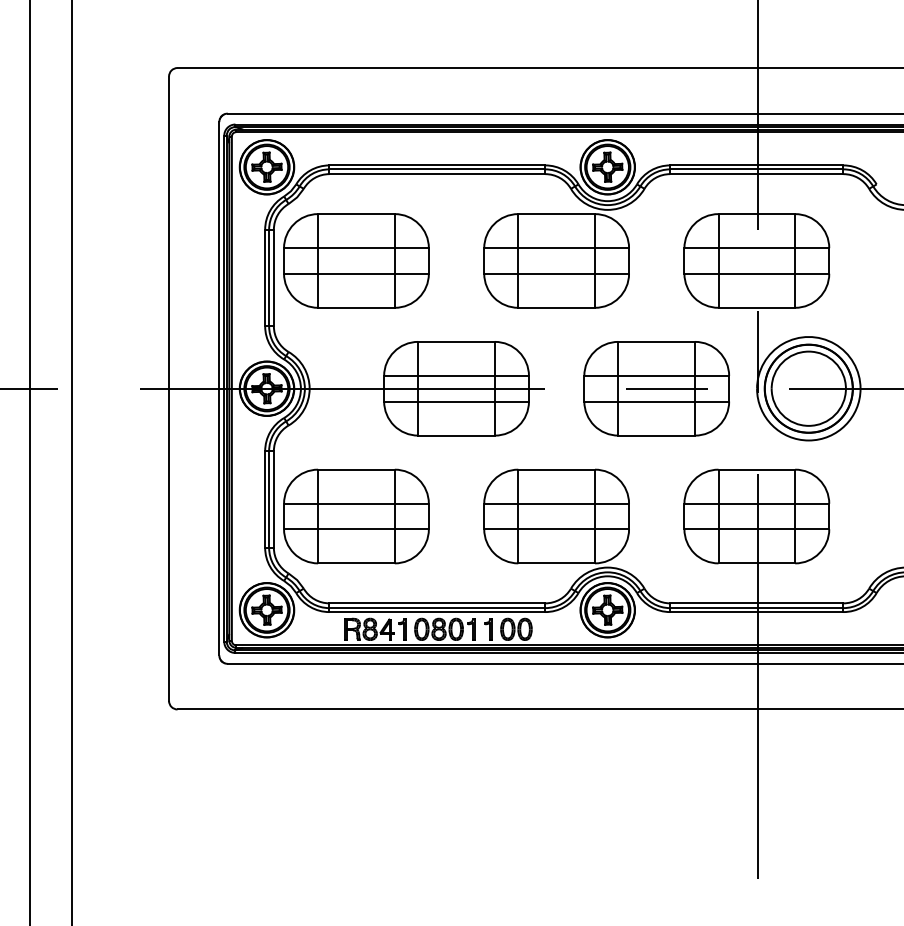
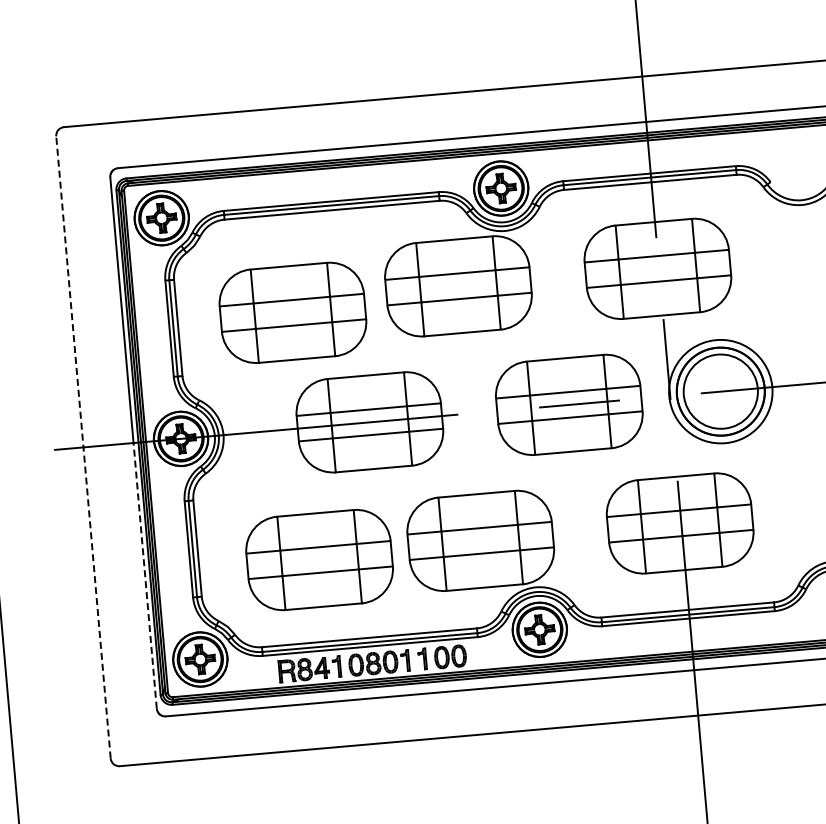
part: (356, 260) -> (292, 312), moved
line: (169, 388) -> (83, 447), solid -> dashed
part: (356, 516) -> (319, 560), moved
line: (219, 521) -> (145, 575), solid -> dashed

